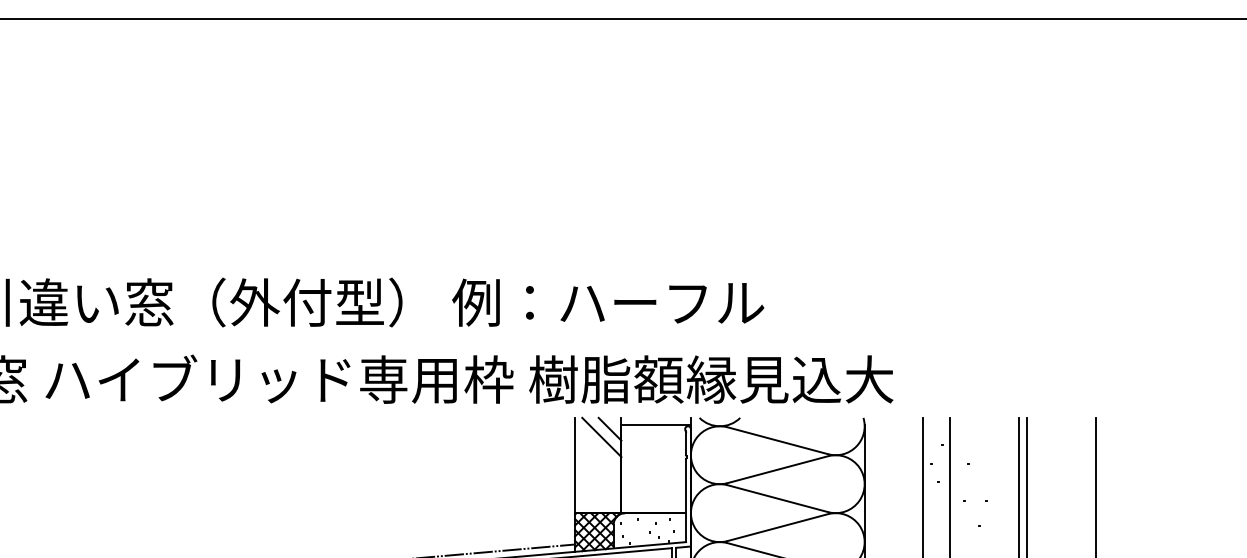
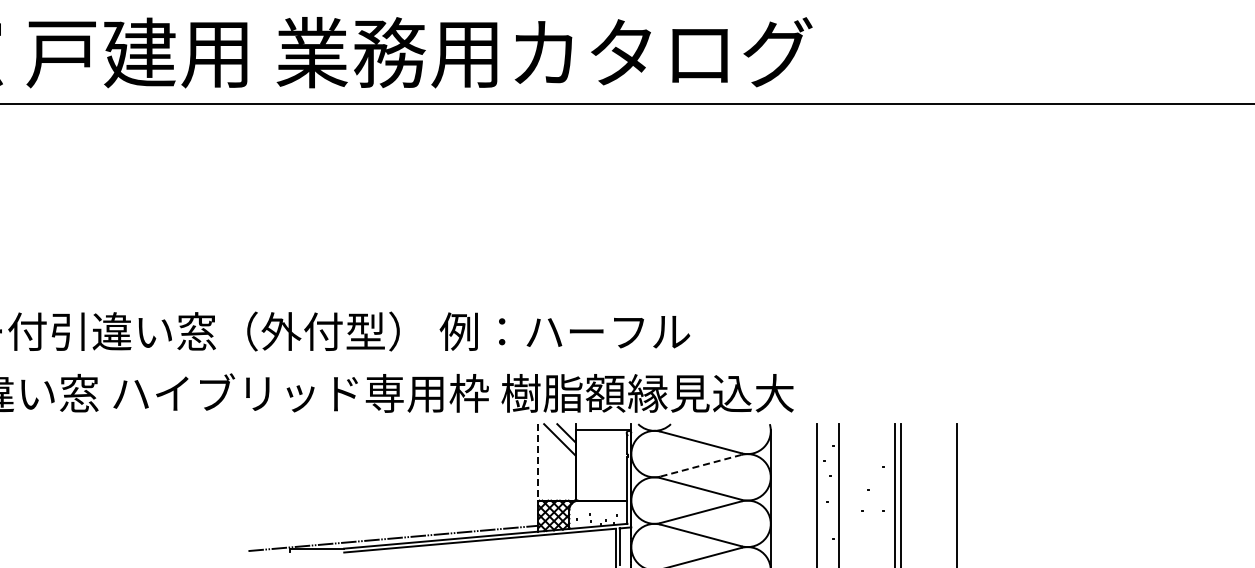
line: (575, 465) -> (538, 462), solid -> dashed
line: (778, 469) -> (701, 465), solid -> dashed

